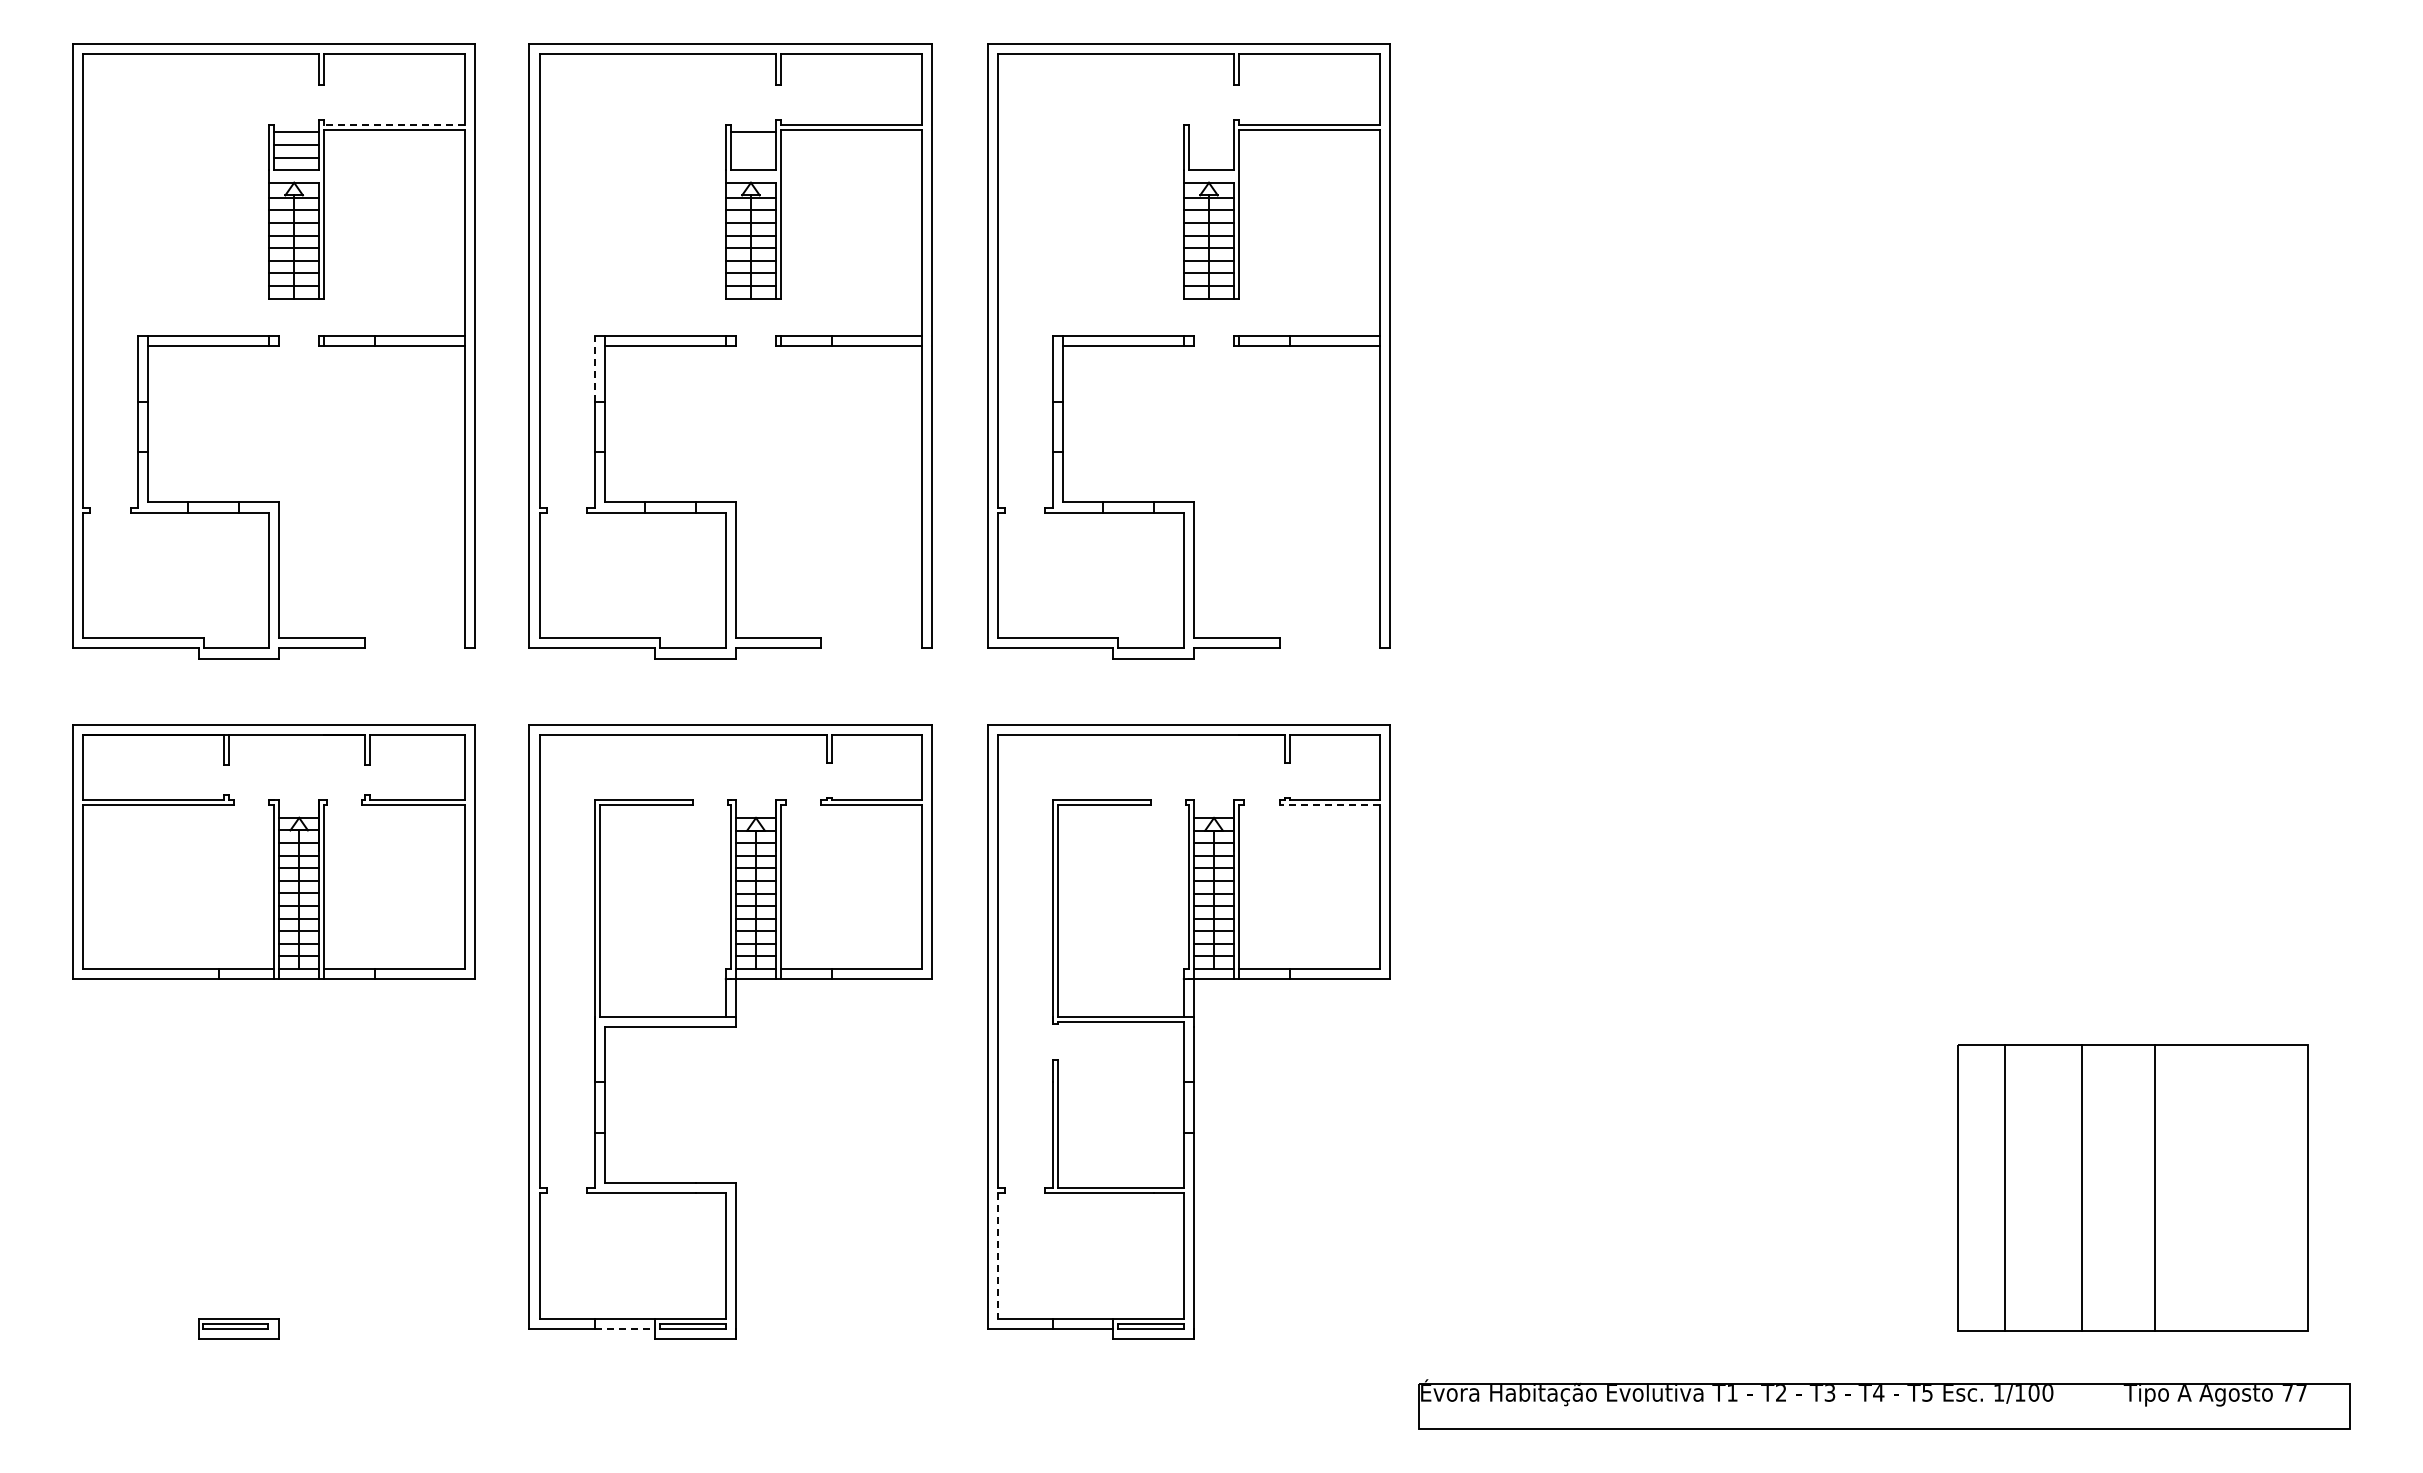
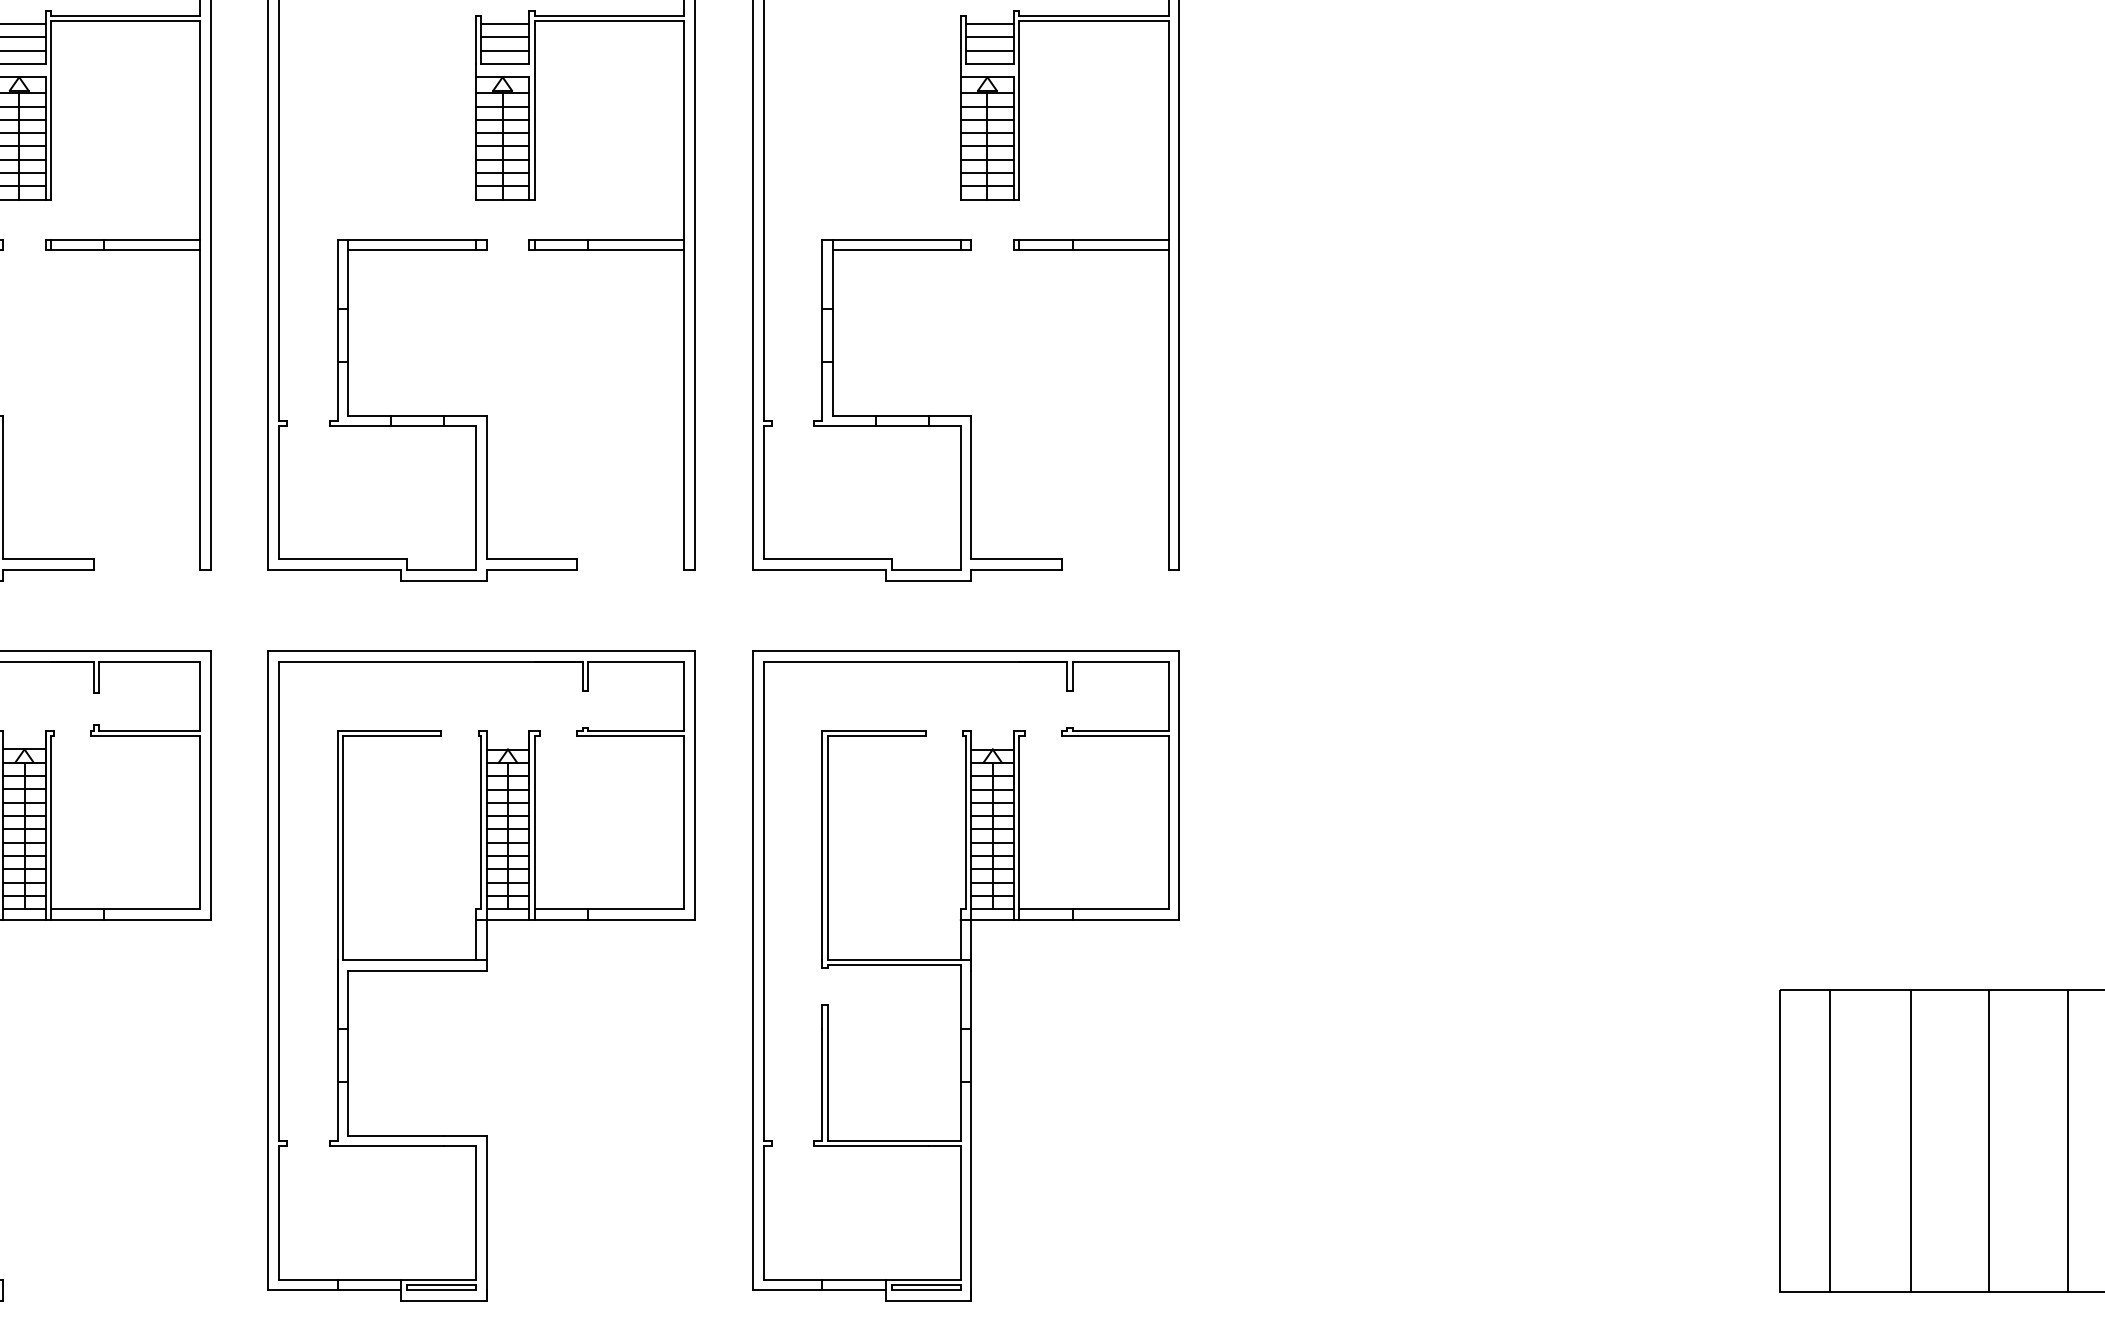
line: (394, 124) -> (125, 15), dashed -> solid
line: (1211, 132) -> (990, 24), added
line: (753, 145) -> (505, 37), added
line: (1211, 145) -> (990, 37), added
line: (753, 157) -> (505, 50), added
line: (1211, 157) -> (990, 50), added
line: (594, 369) -> (337, 274), dashed -> solid
line: (1329, 805) -> (1114, 736), dashed -> solid
line: (2229, 1187) -> (2067, 1140), added
line: (997, 1255) -> (763, 1212), dashed -> solid
line: (625, 1328) -> (369, 1289), dashed -> solid

